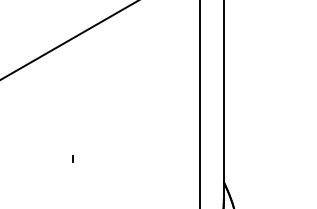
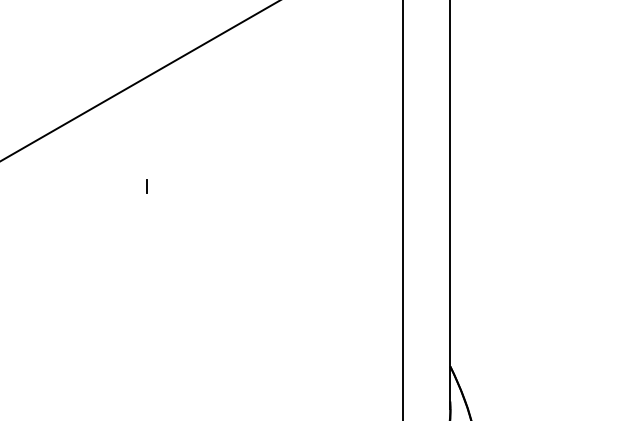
line: (72, 158) -> (145, 186), moved

